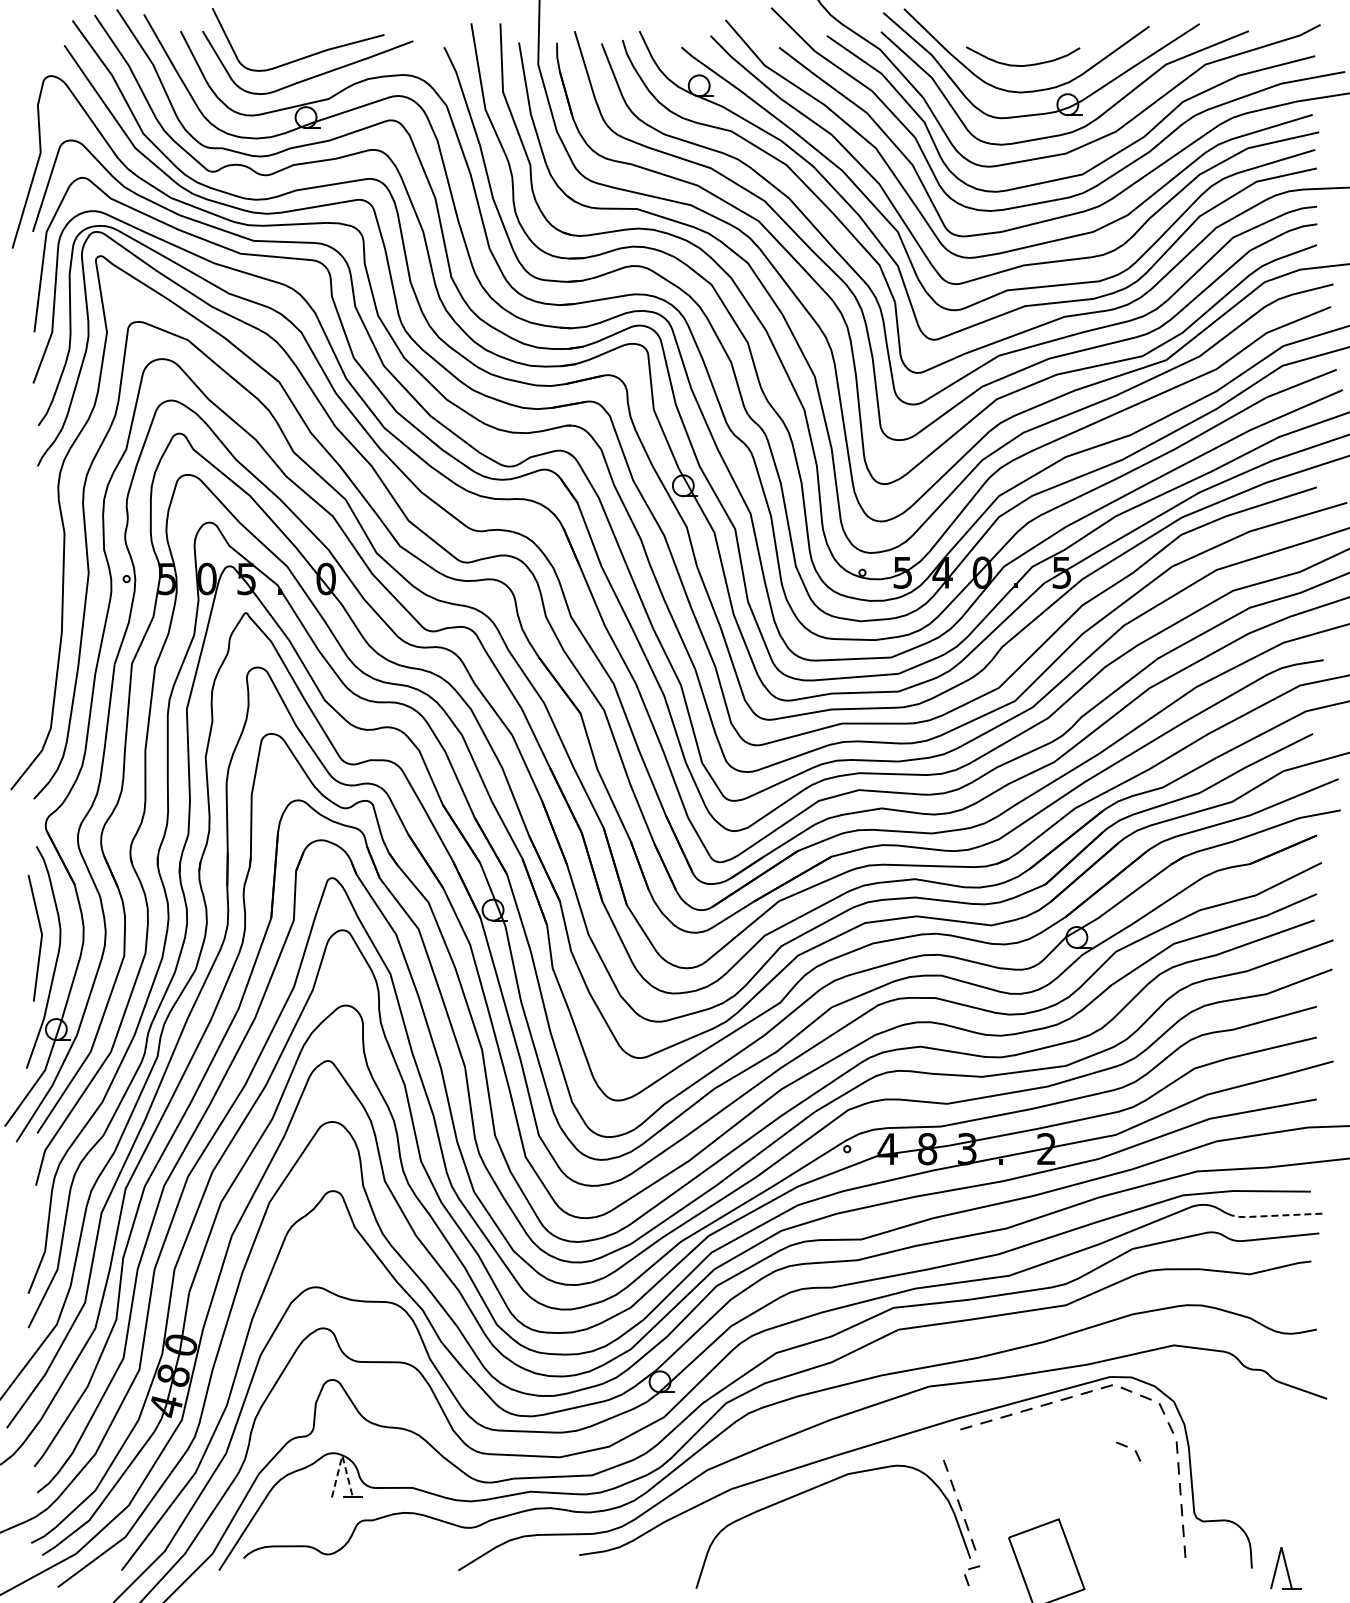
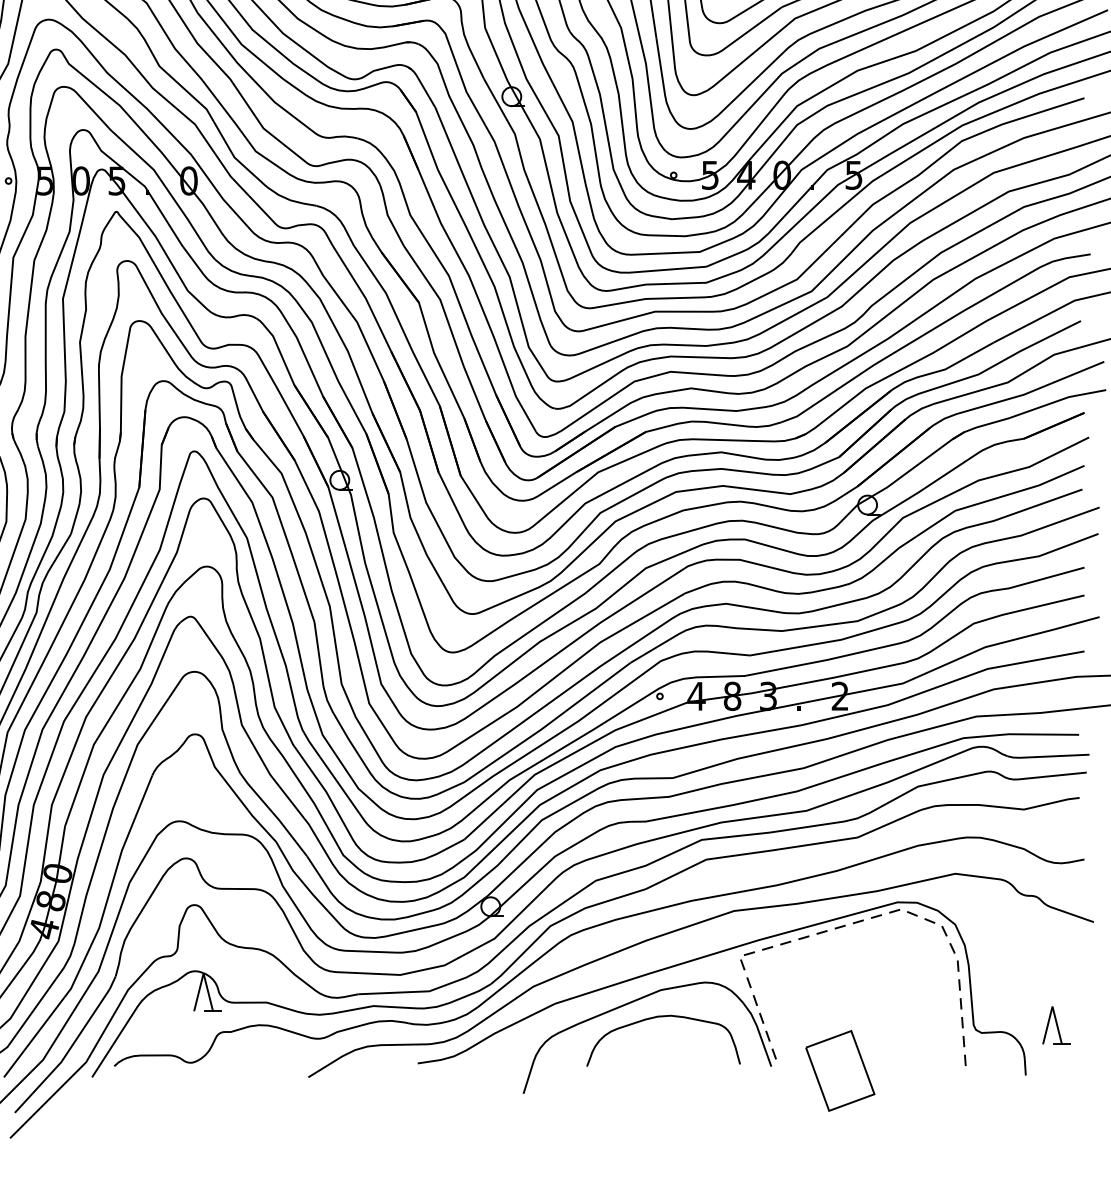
line: (1275, 1215) -> (1047, 756), dashed -> solid
part: (1128, 1451) -> (914, 969), removed
line: (342, 1455) -> (203, 973), dashed -> solid
curve: (847, 1504) -> (660, 1017), added
part: (1285, 1568) -> (1056, 1025), moved
part: (972, 1575) -> (747, 960), moved

